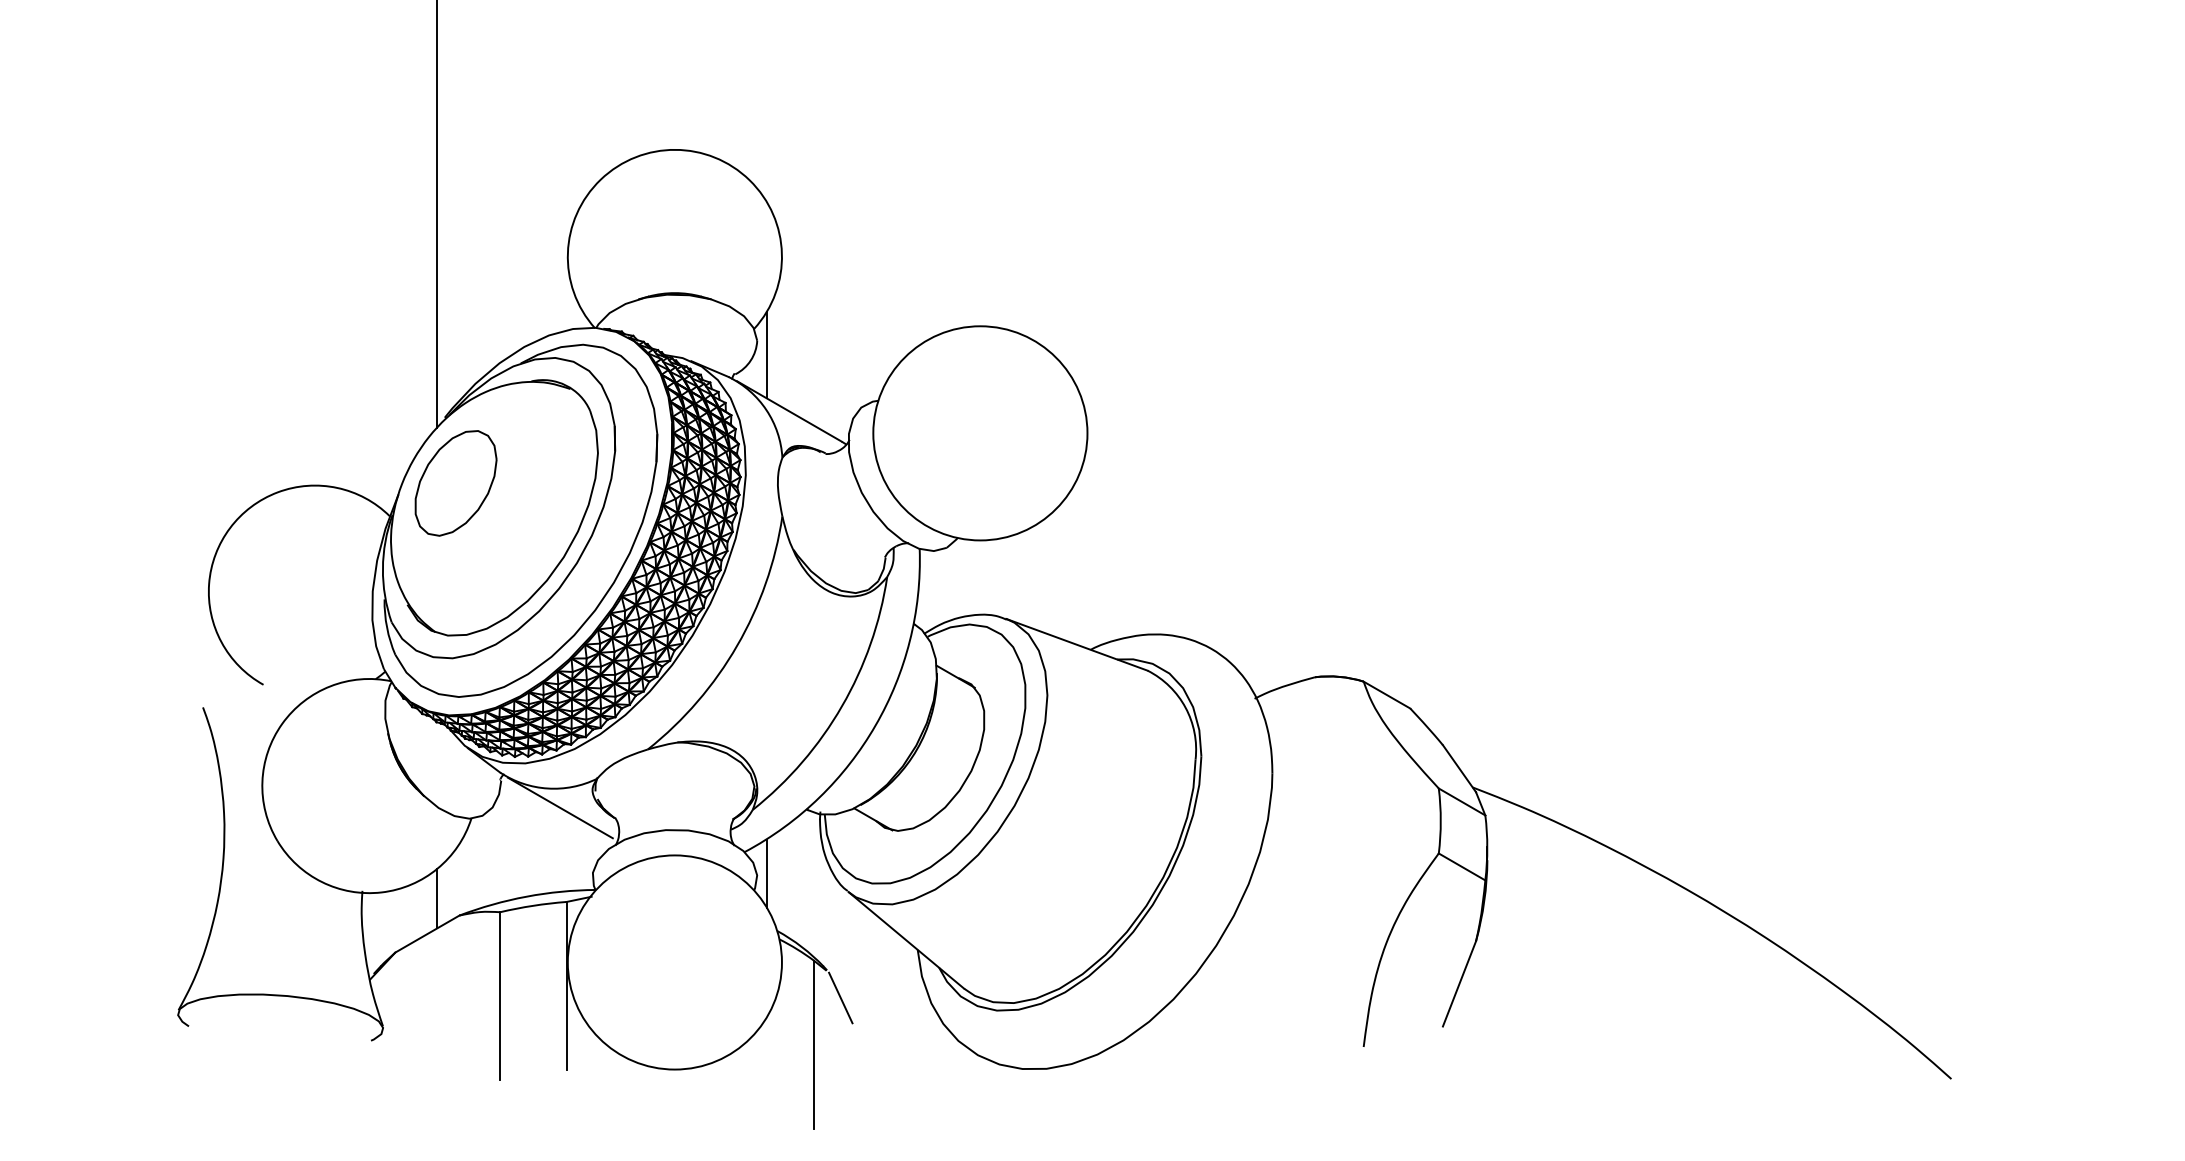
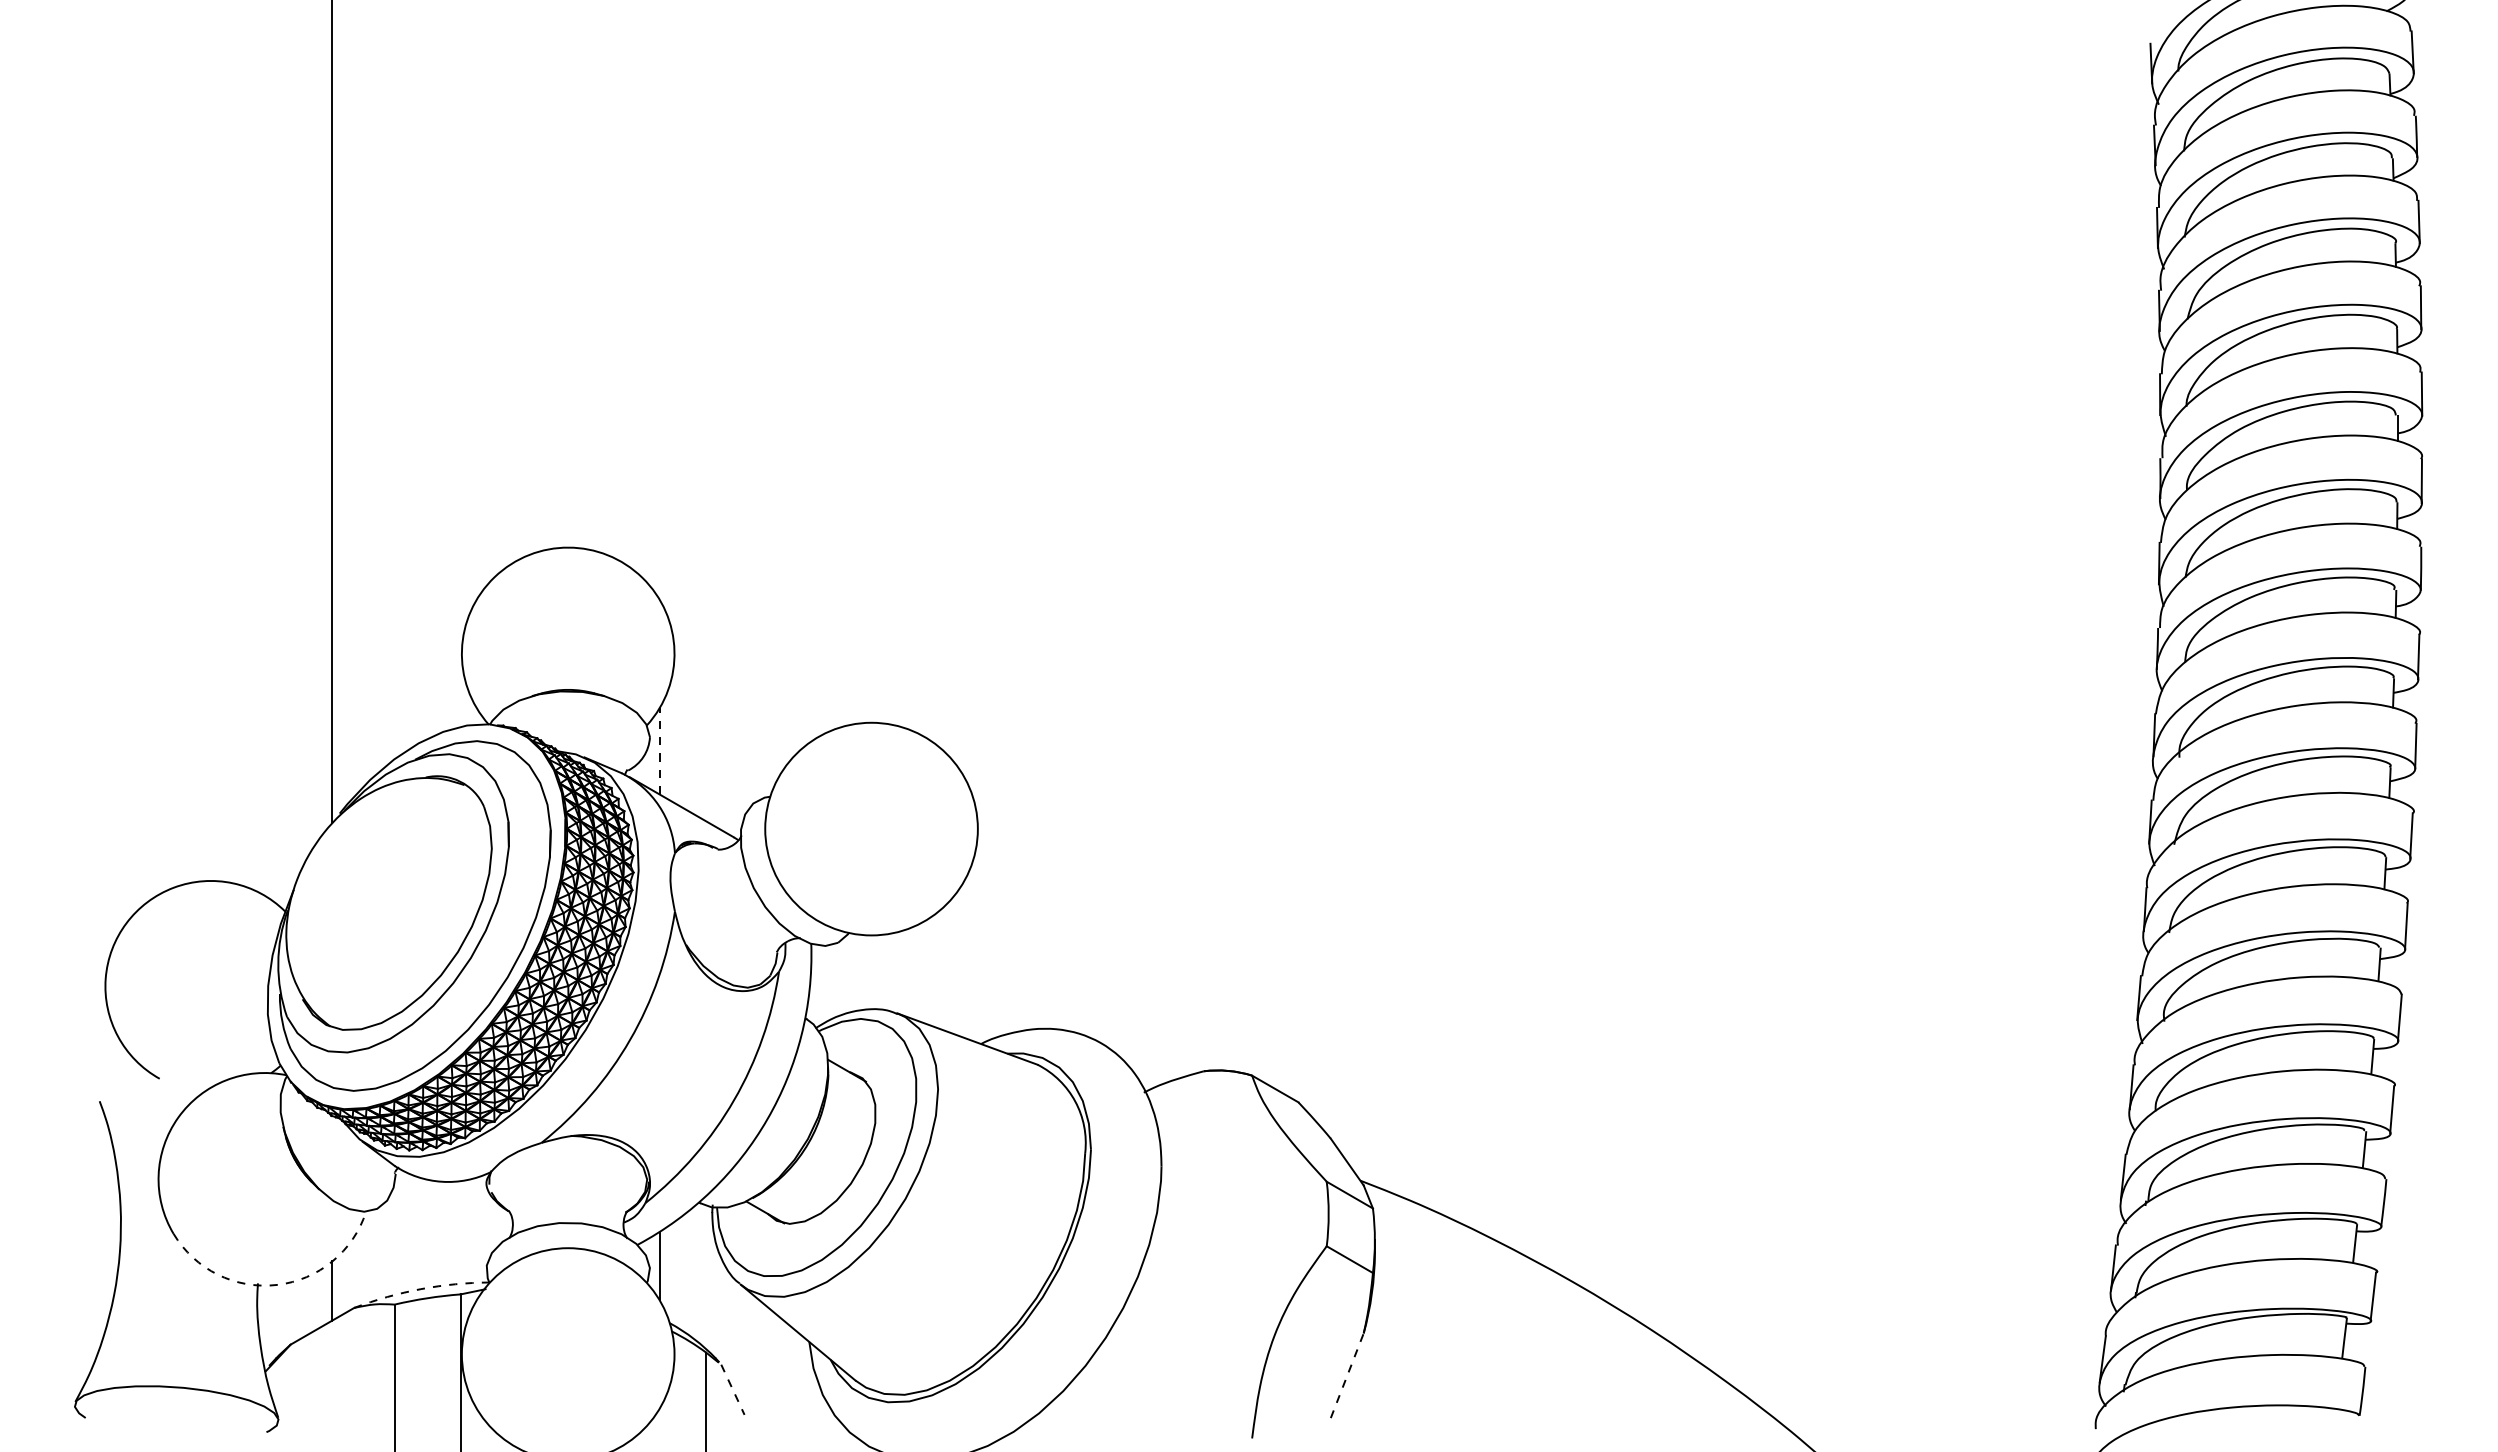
line: (766, 355) -> (659, 751), solid -> dashed
part: (456, 483) -> (351, 878), removed
line: (560, 808) -> (454, 1201), removed
arc: (382, 891) -> (277, 1284), solid -> dashed
arc: (526, 897) -> (420, 1289), solid -> dashed
line: (1459, 983) -> (1347, 1375), solid -> dashed
line: (840, 997) -> (732, 1389), solid -> dashed

